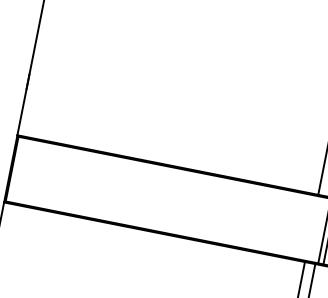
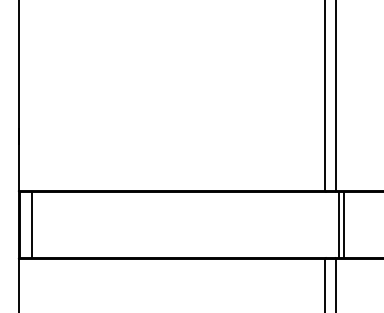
line: (23, 170) -> (31, 224), added

